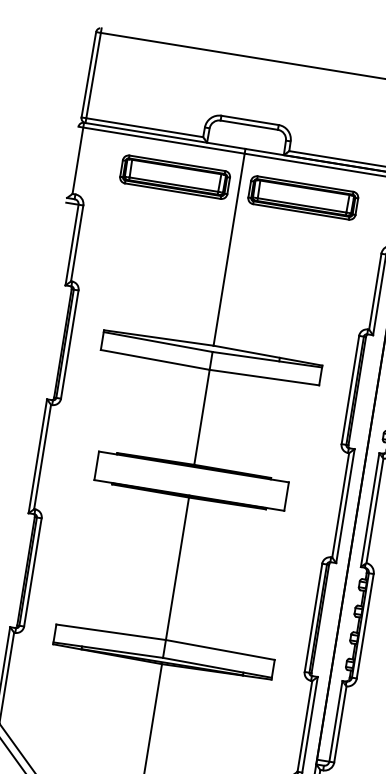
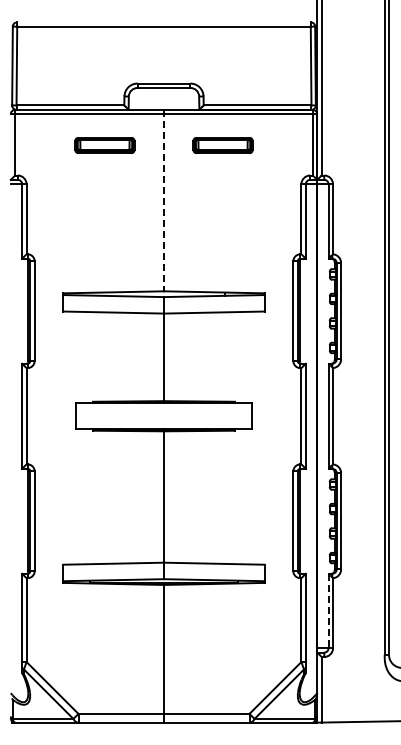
part: (174, 177) -> (104, 145), size x0.6
part: (302, 197) -> (222, 145), size x0.6
line: (230, 247) -> (164, 200), solid -> dashed
line: (335, 721) -> (328, 611), solid -> dashed

